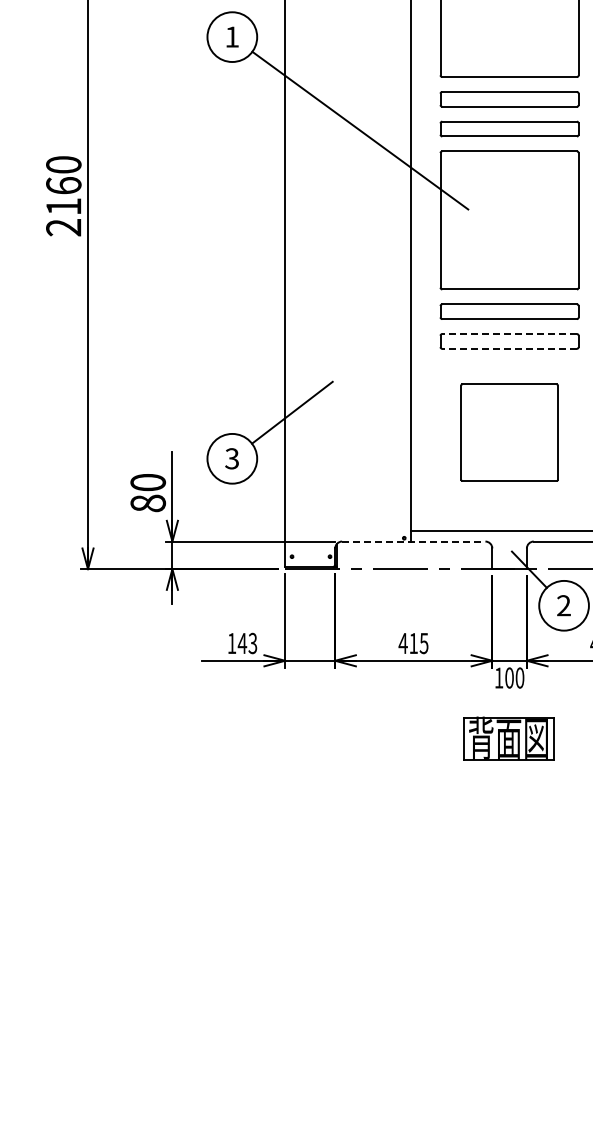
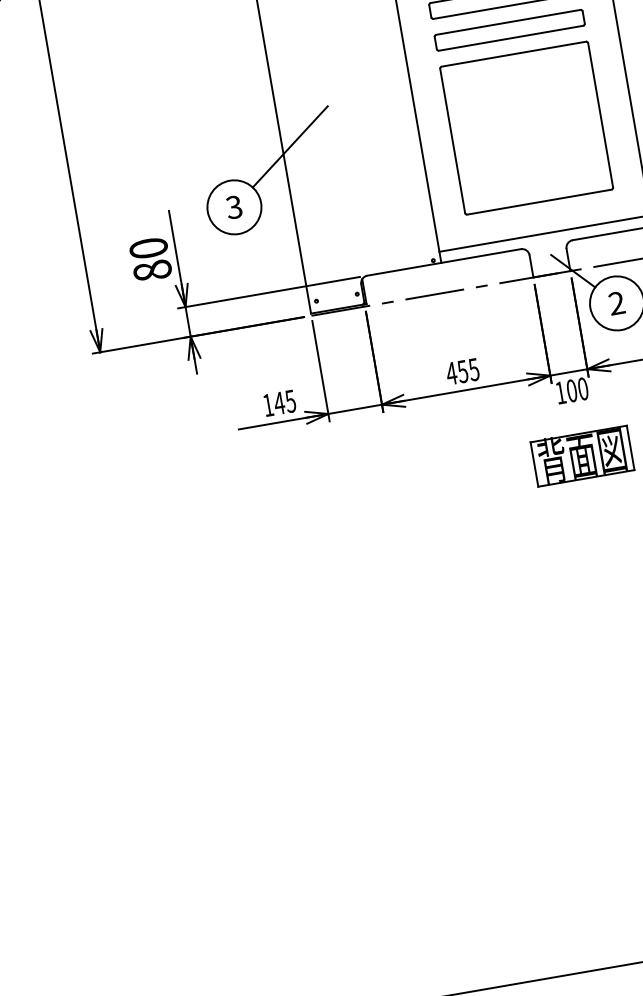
line: (509, 334) -> (508, 22), dashed -> solid
line: (509, 348) -> (510, 37), dashed -> solid
part: (509, 432) -> (526, 127), size x1.43
line: (413, 541) -> (443, 262), dashed -> solid
text: (253, 642) -> (291, 400), 143 -> 145
text: (413, 643) -> (462, 371), 415 -> 455

